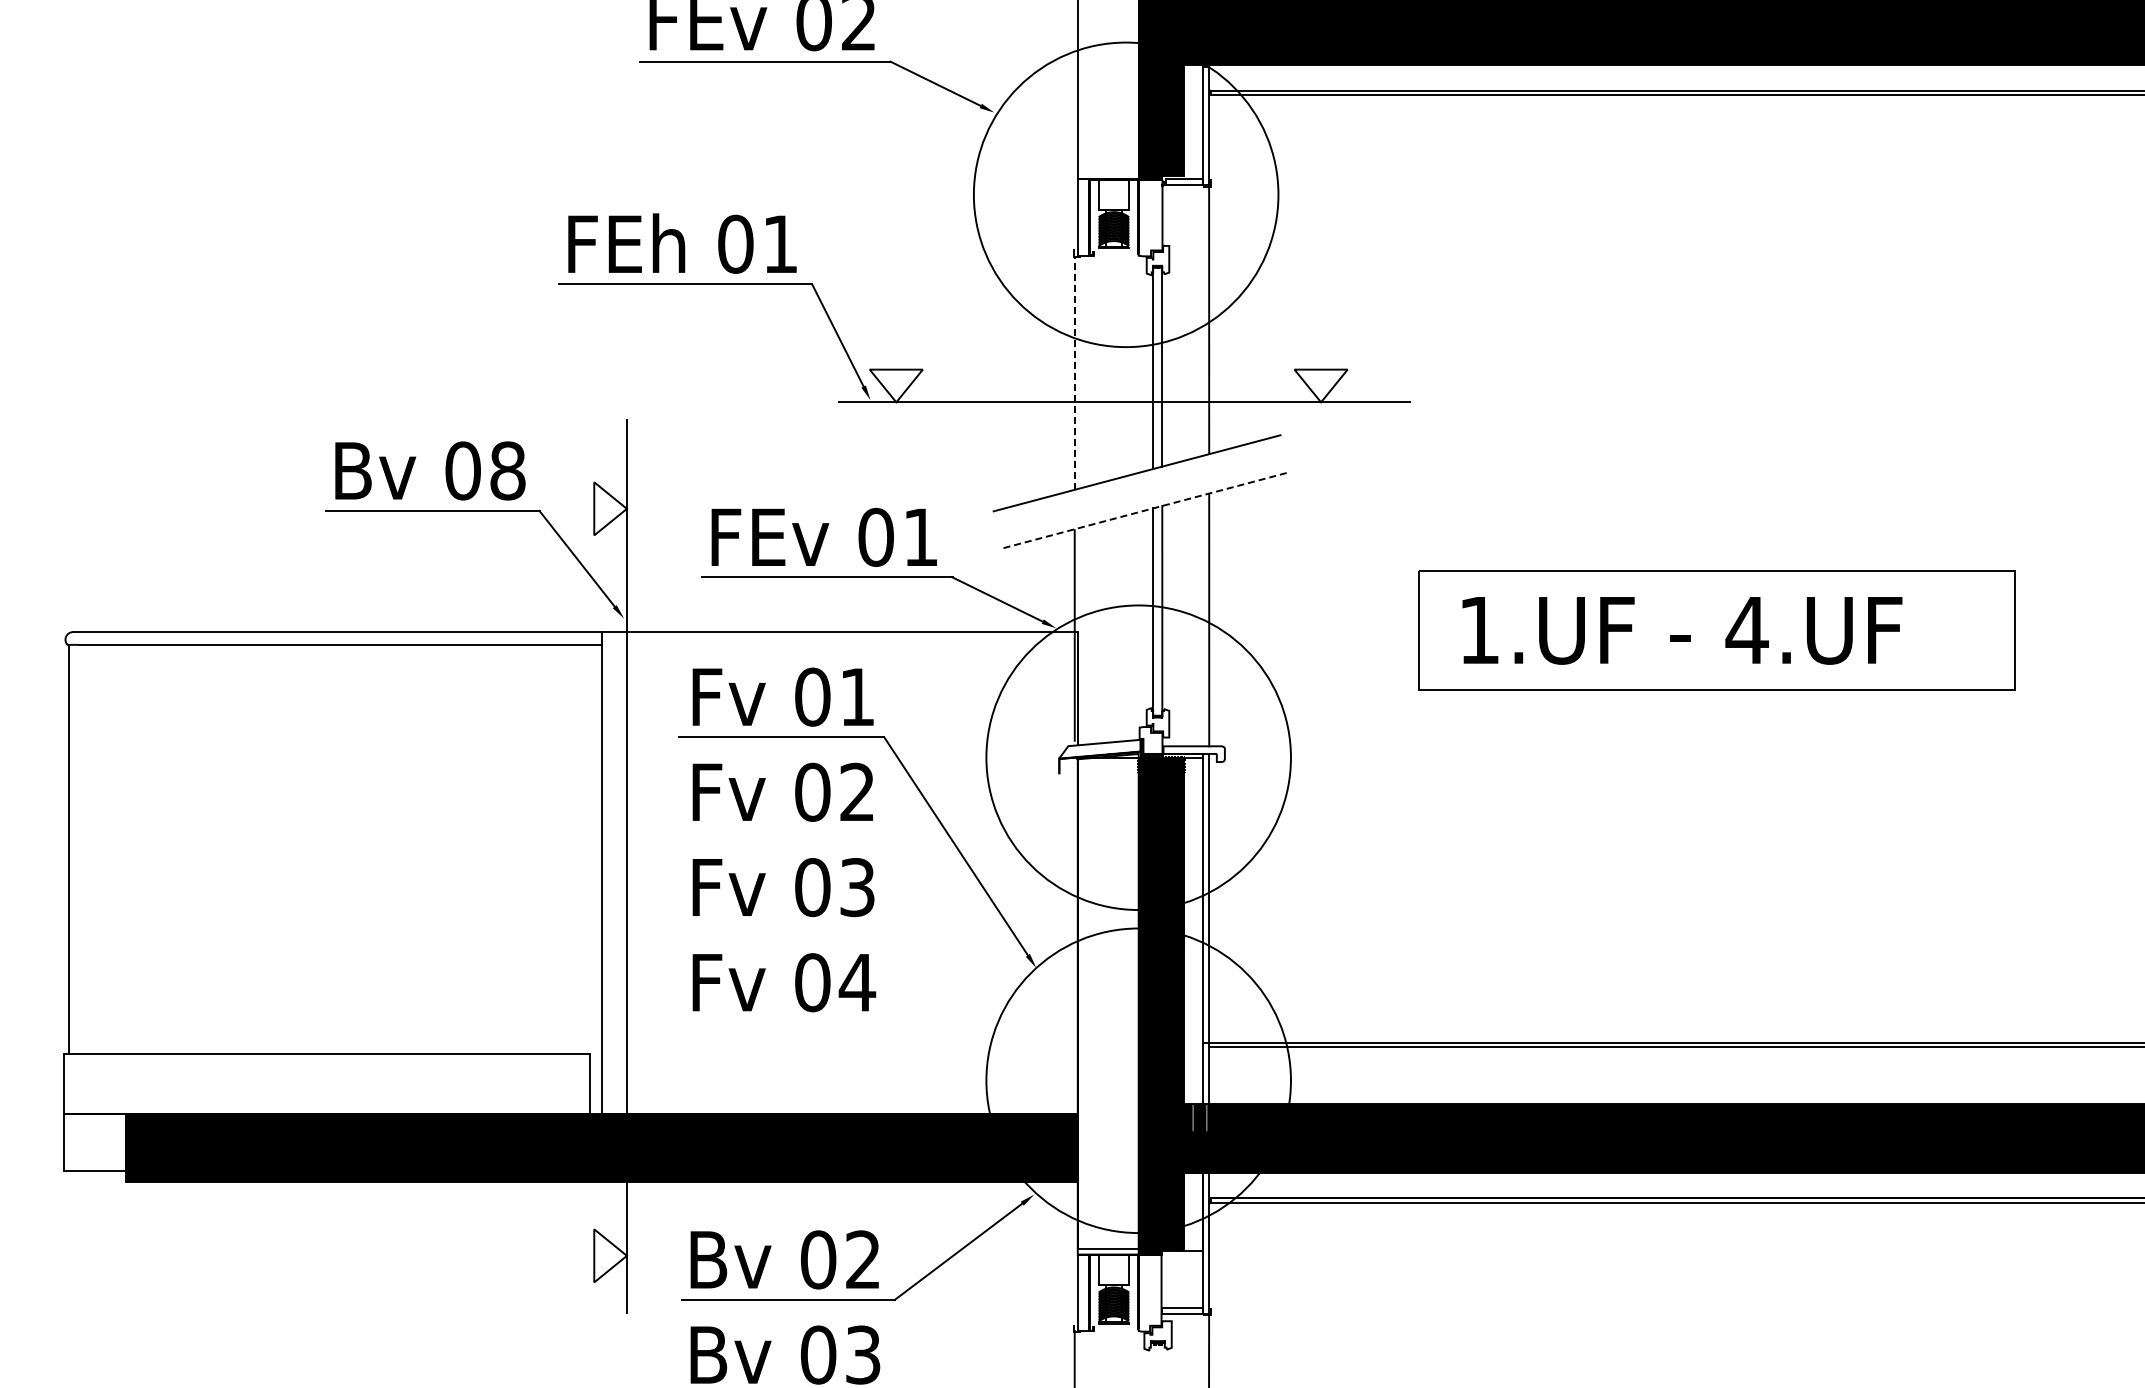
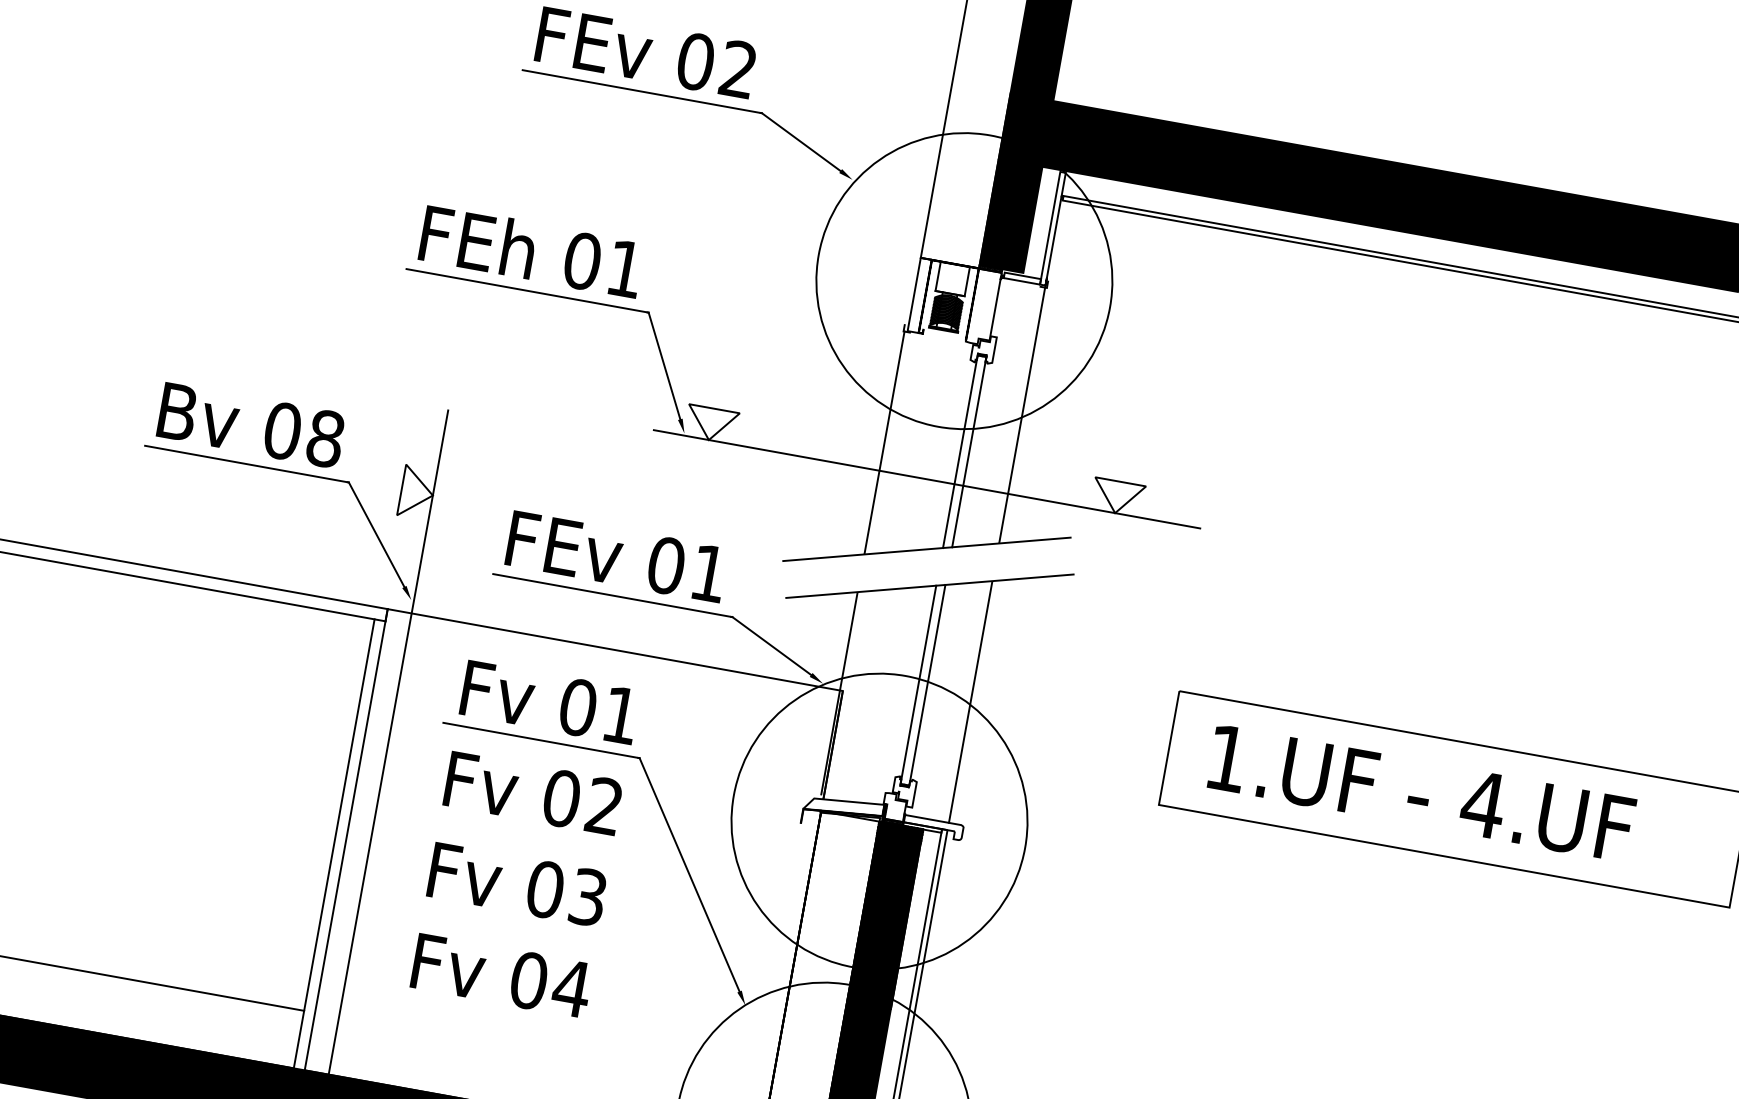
line: (1074, 372) -> (884, 442), dashed -> solid
line: (1147, 509) -> (930, 585), dashed -> solid
line: (590, 849) -> (339, 815), added

